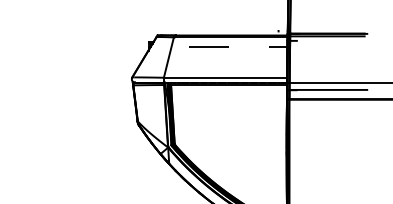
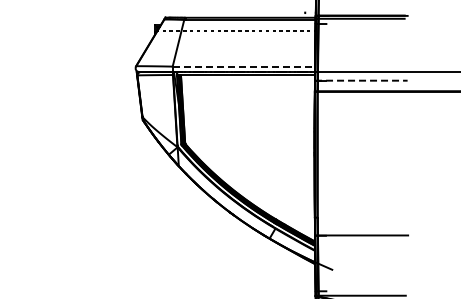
line: (226, 77) -> (244, 66), solid -> dashed
line: (327, 89) -> (361, 80), solid -> dashed

